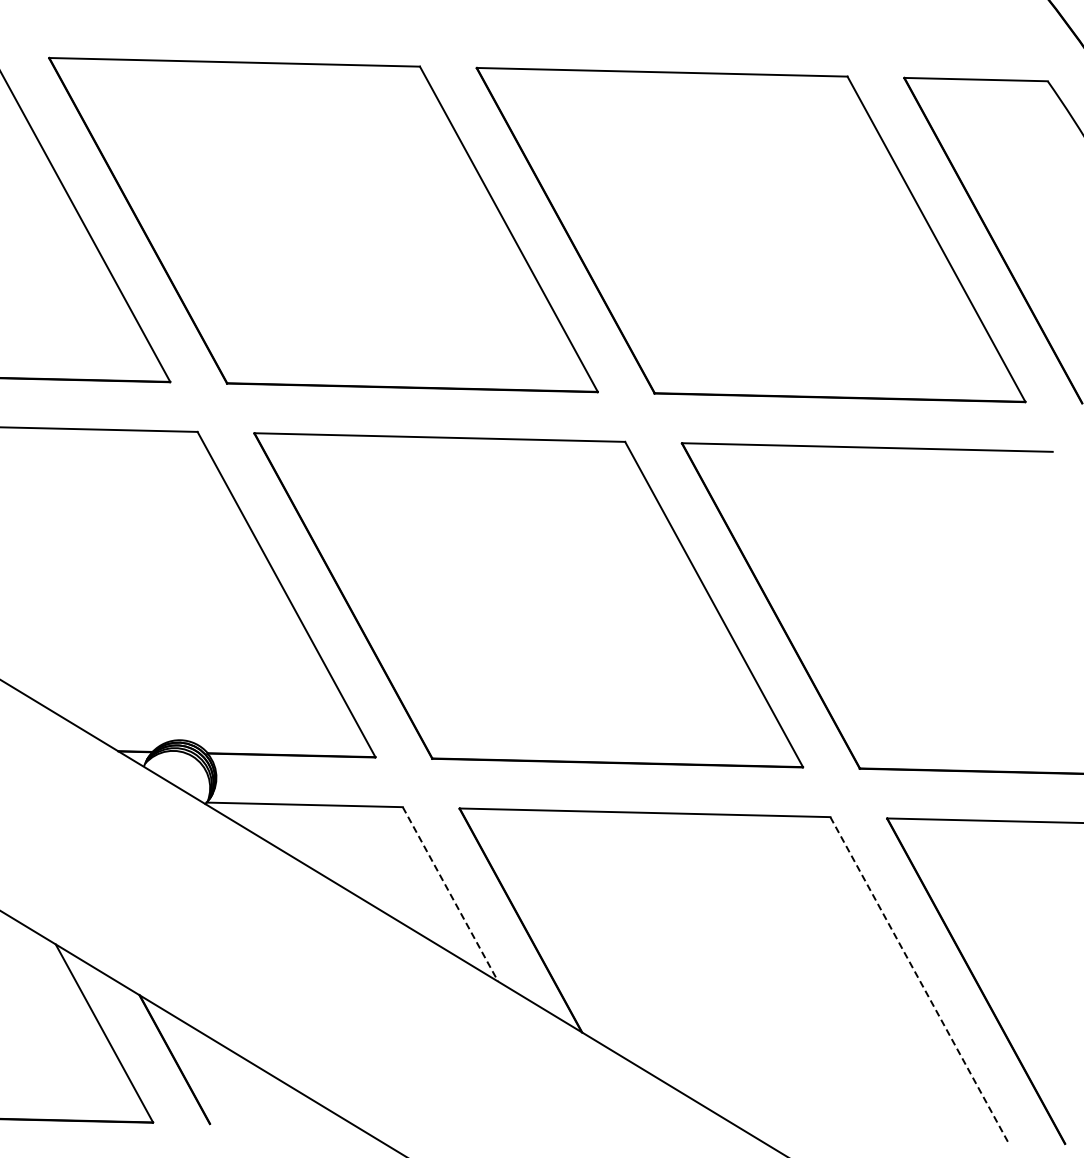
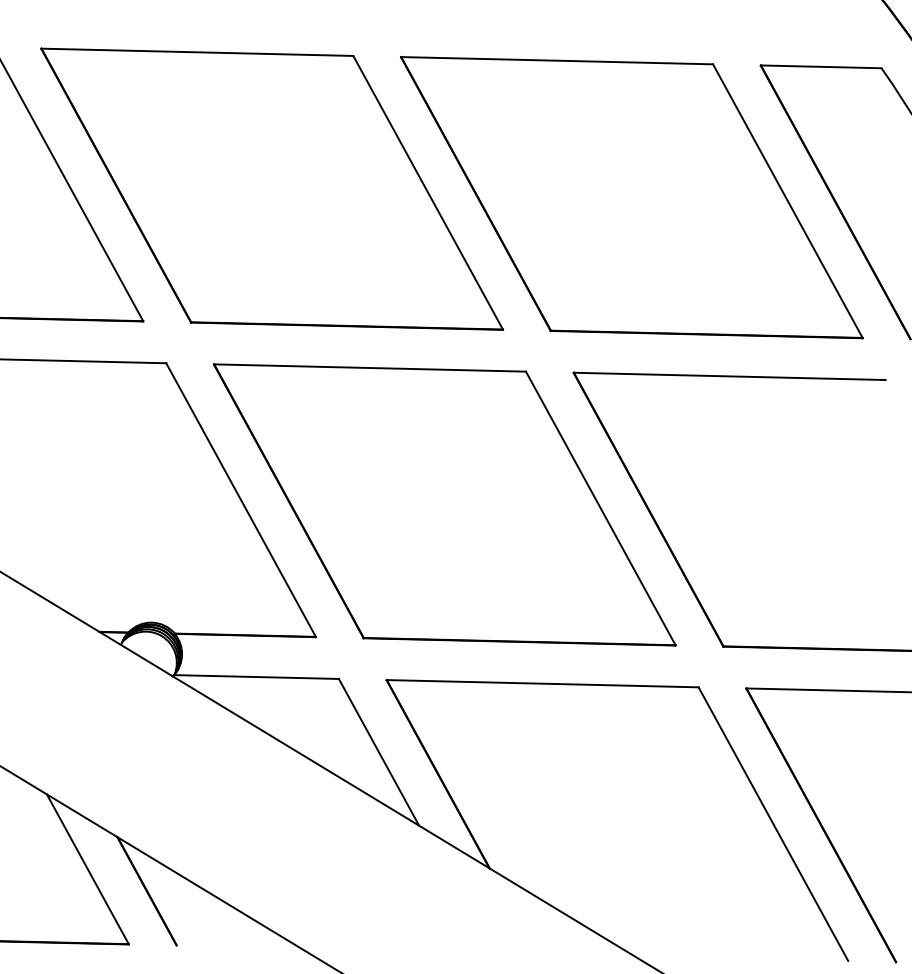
line: (450, 894) -> (379, 752), dashed -> solid
line: (919, 980) -> (773, 824), dashed -> solid

